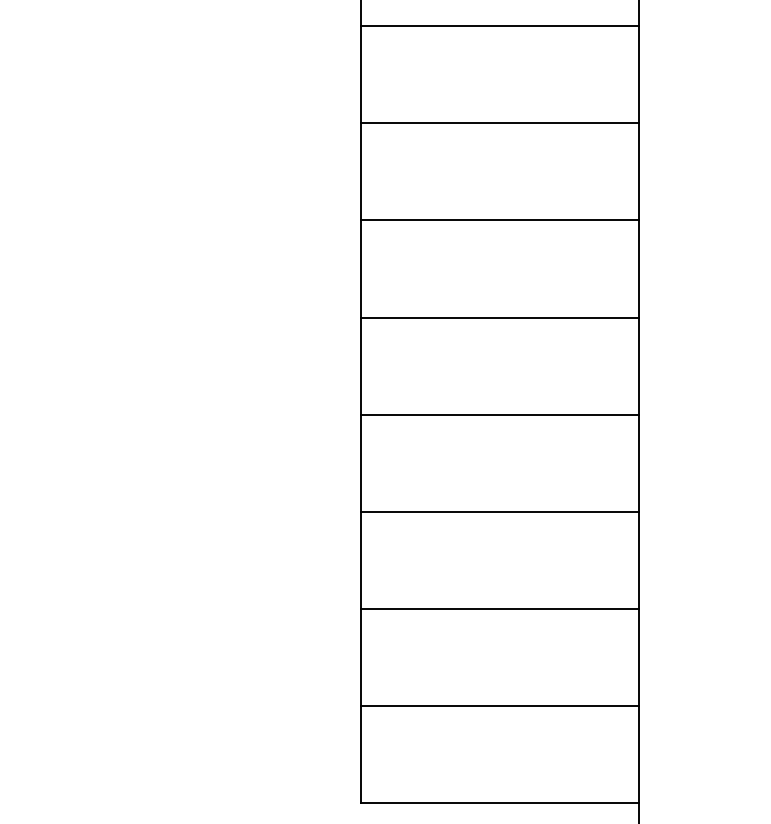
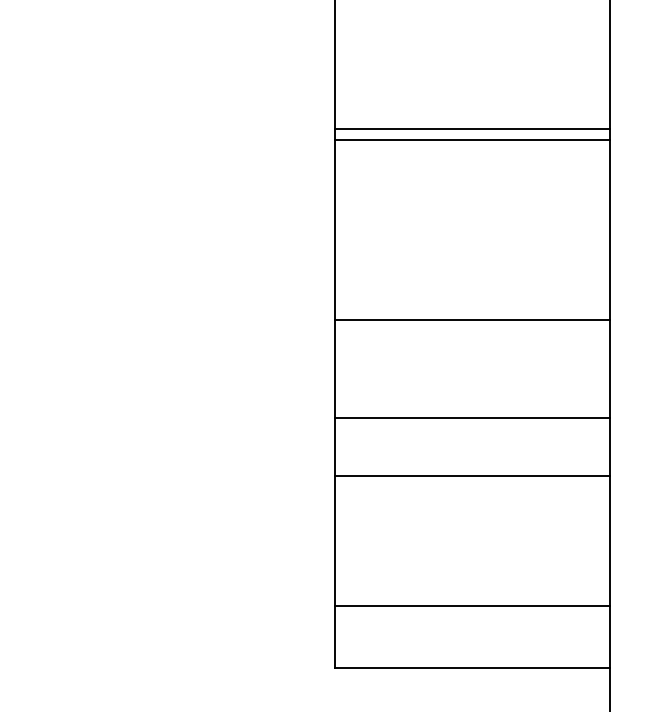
line: (499, 220) -> (472, 128), moved
line: (499, 317) -> (472, 139), moved
line: (499, 414) -> (472, 319), moved
line: (499, 511) -> (472, 417), moved
line: (499, 706) -> (472, 606), moved

